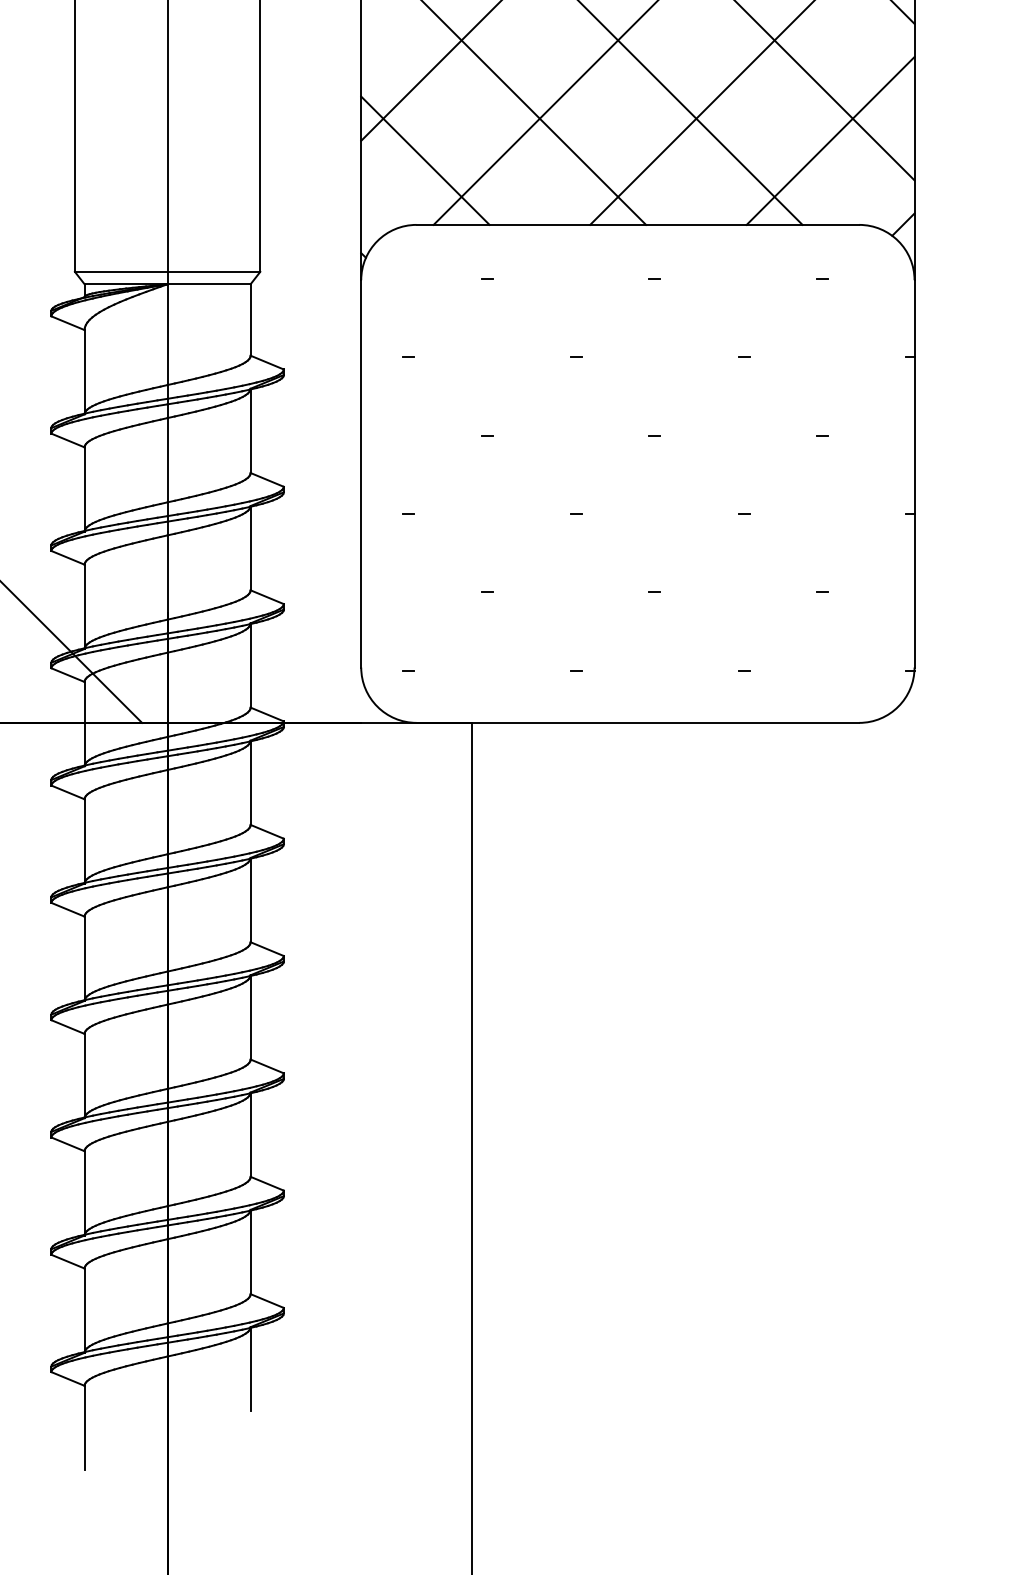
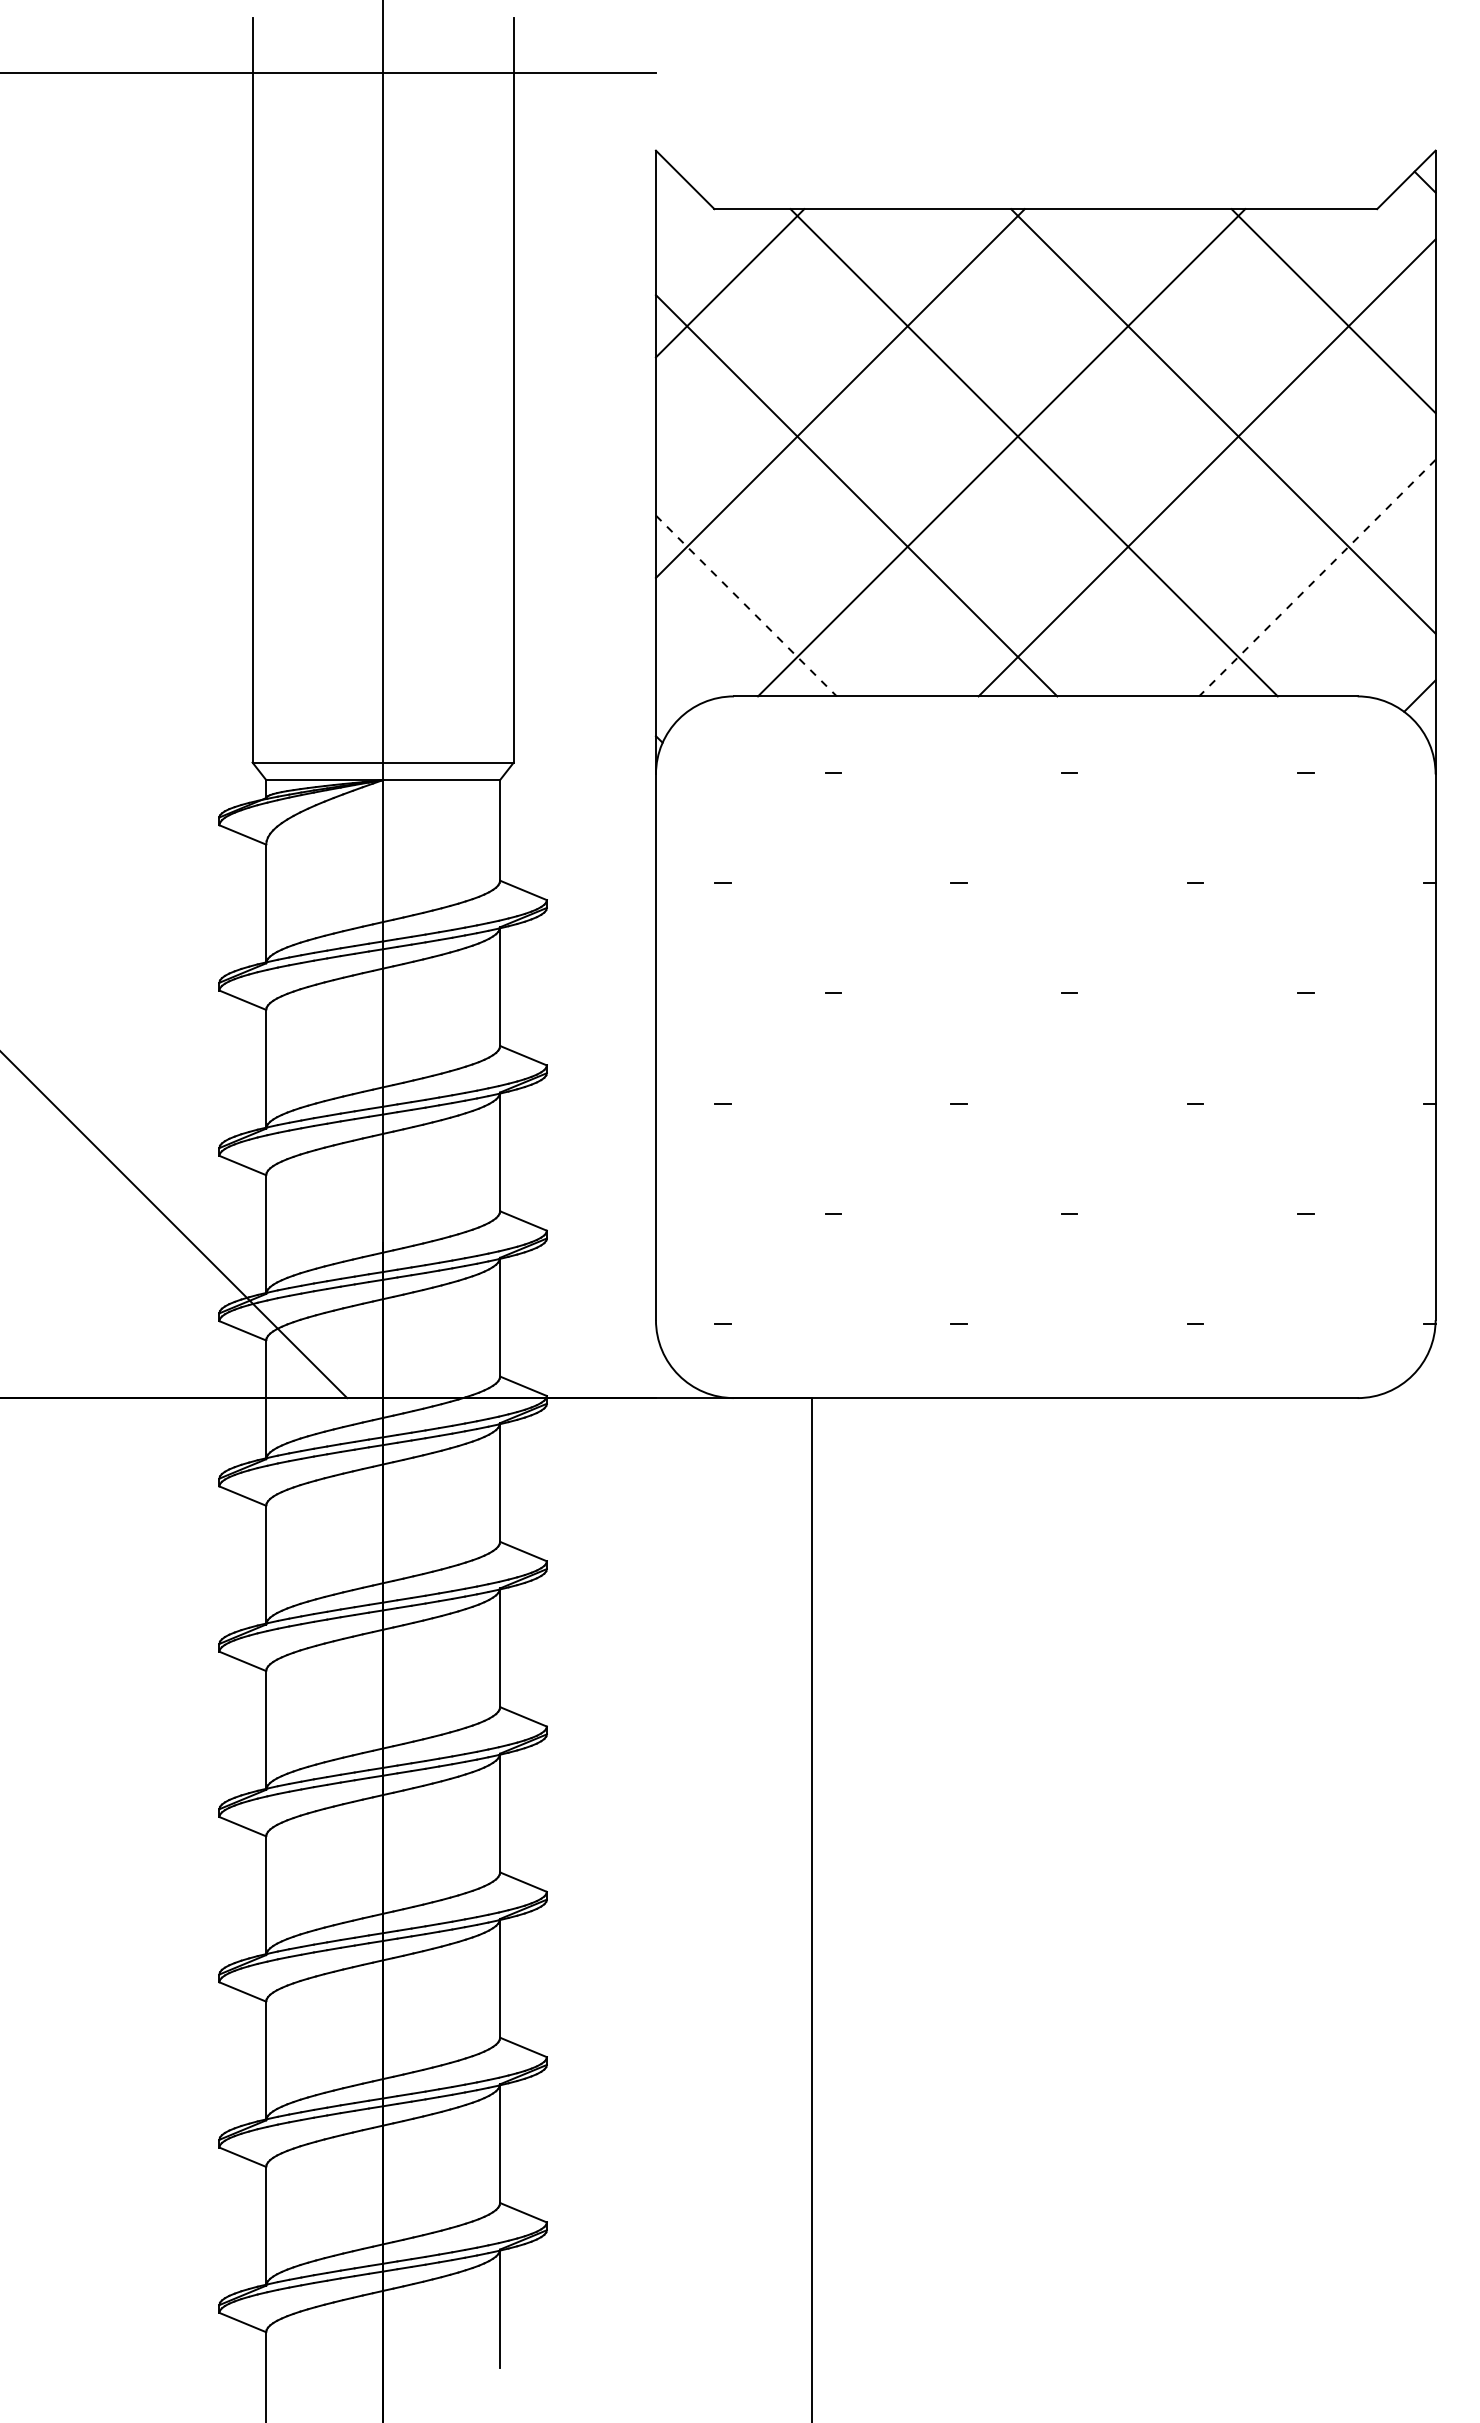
line: (830, 141) -> (1317, 578), solid -> dashed
line: (425, 161) -> (746, 606), solid -> dashed

